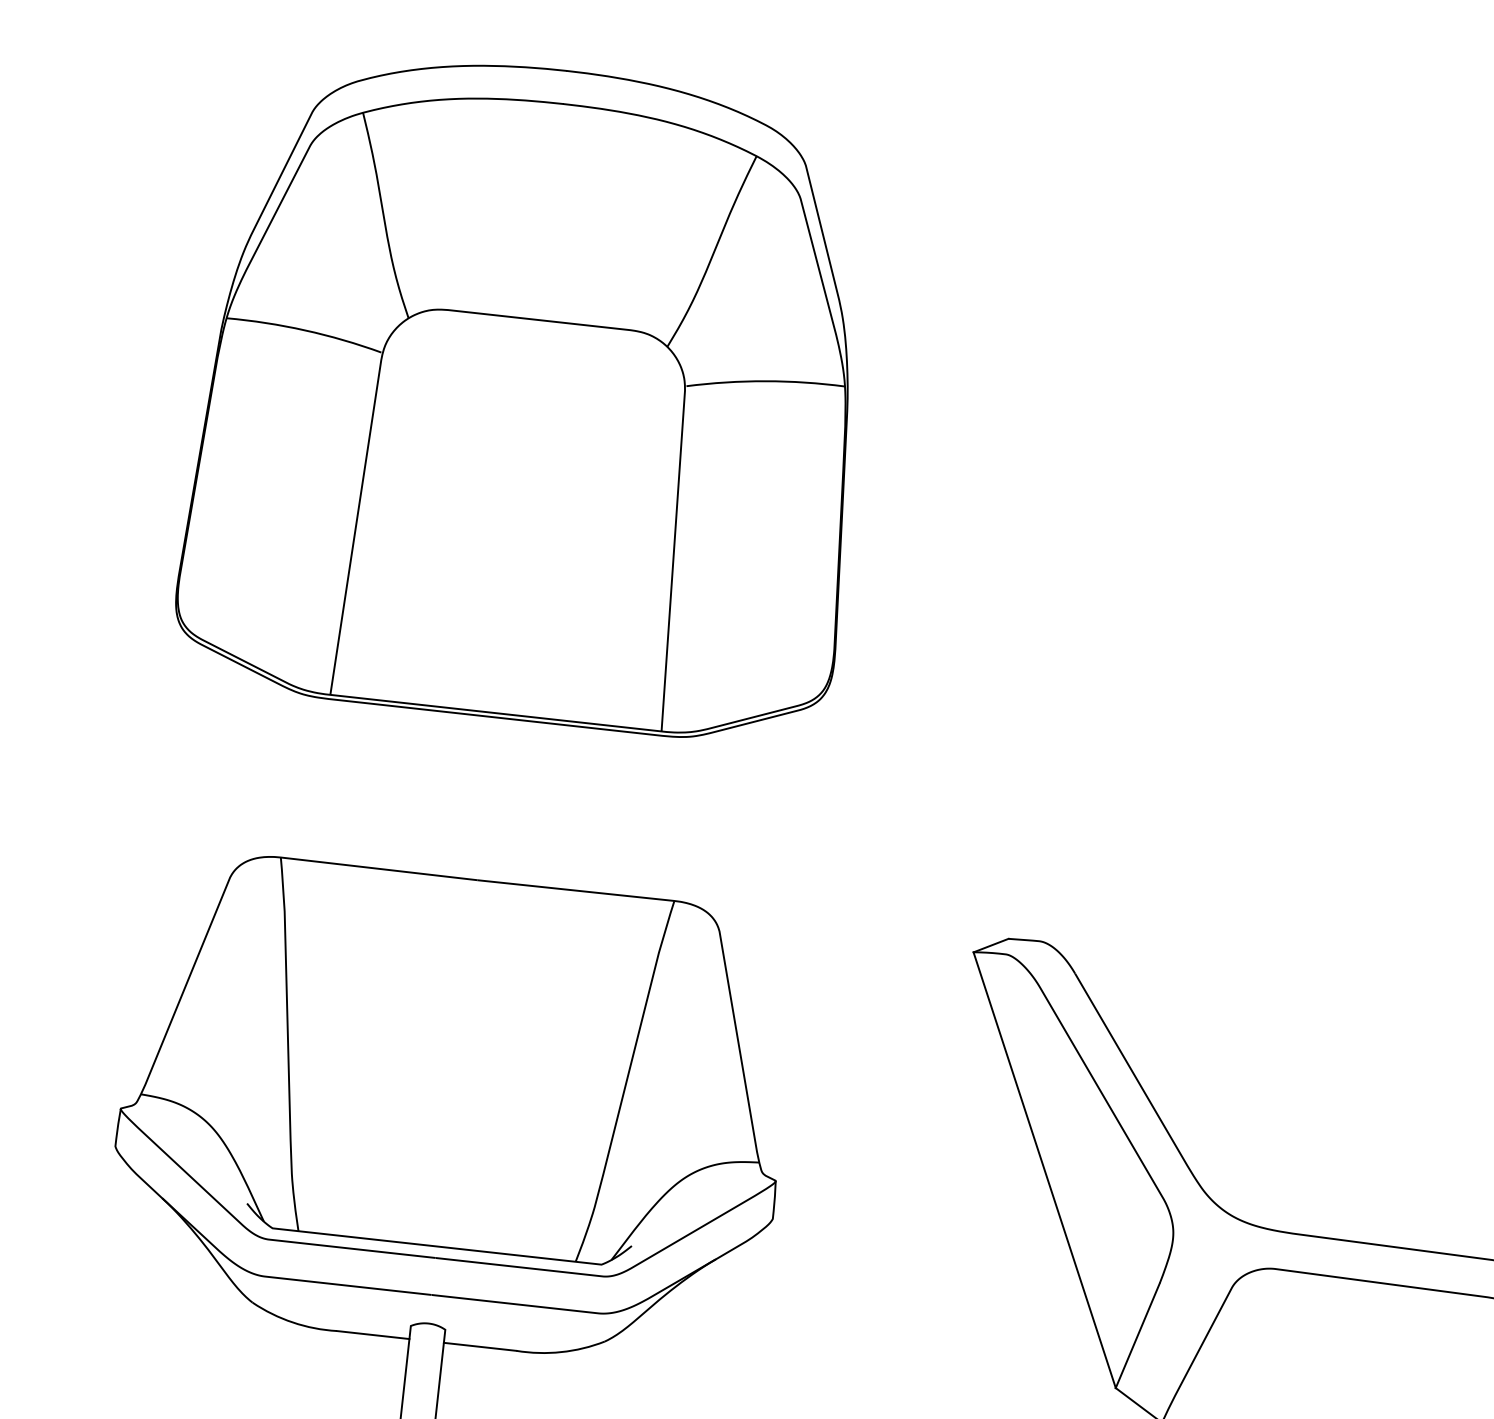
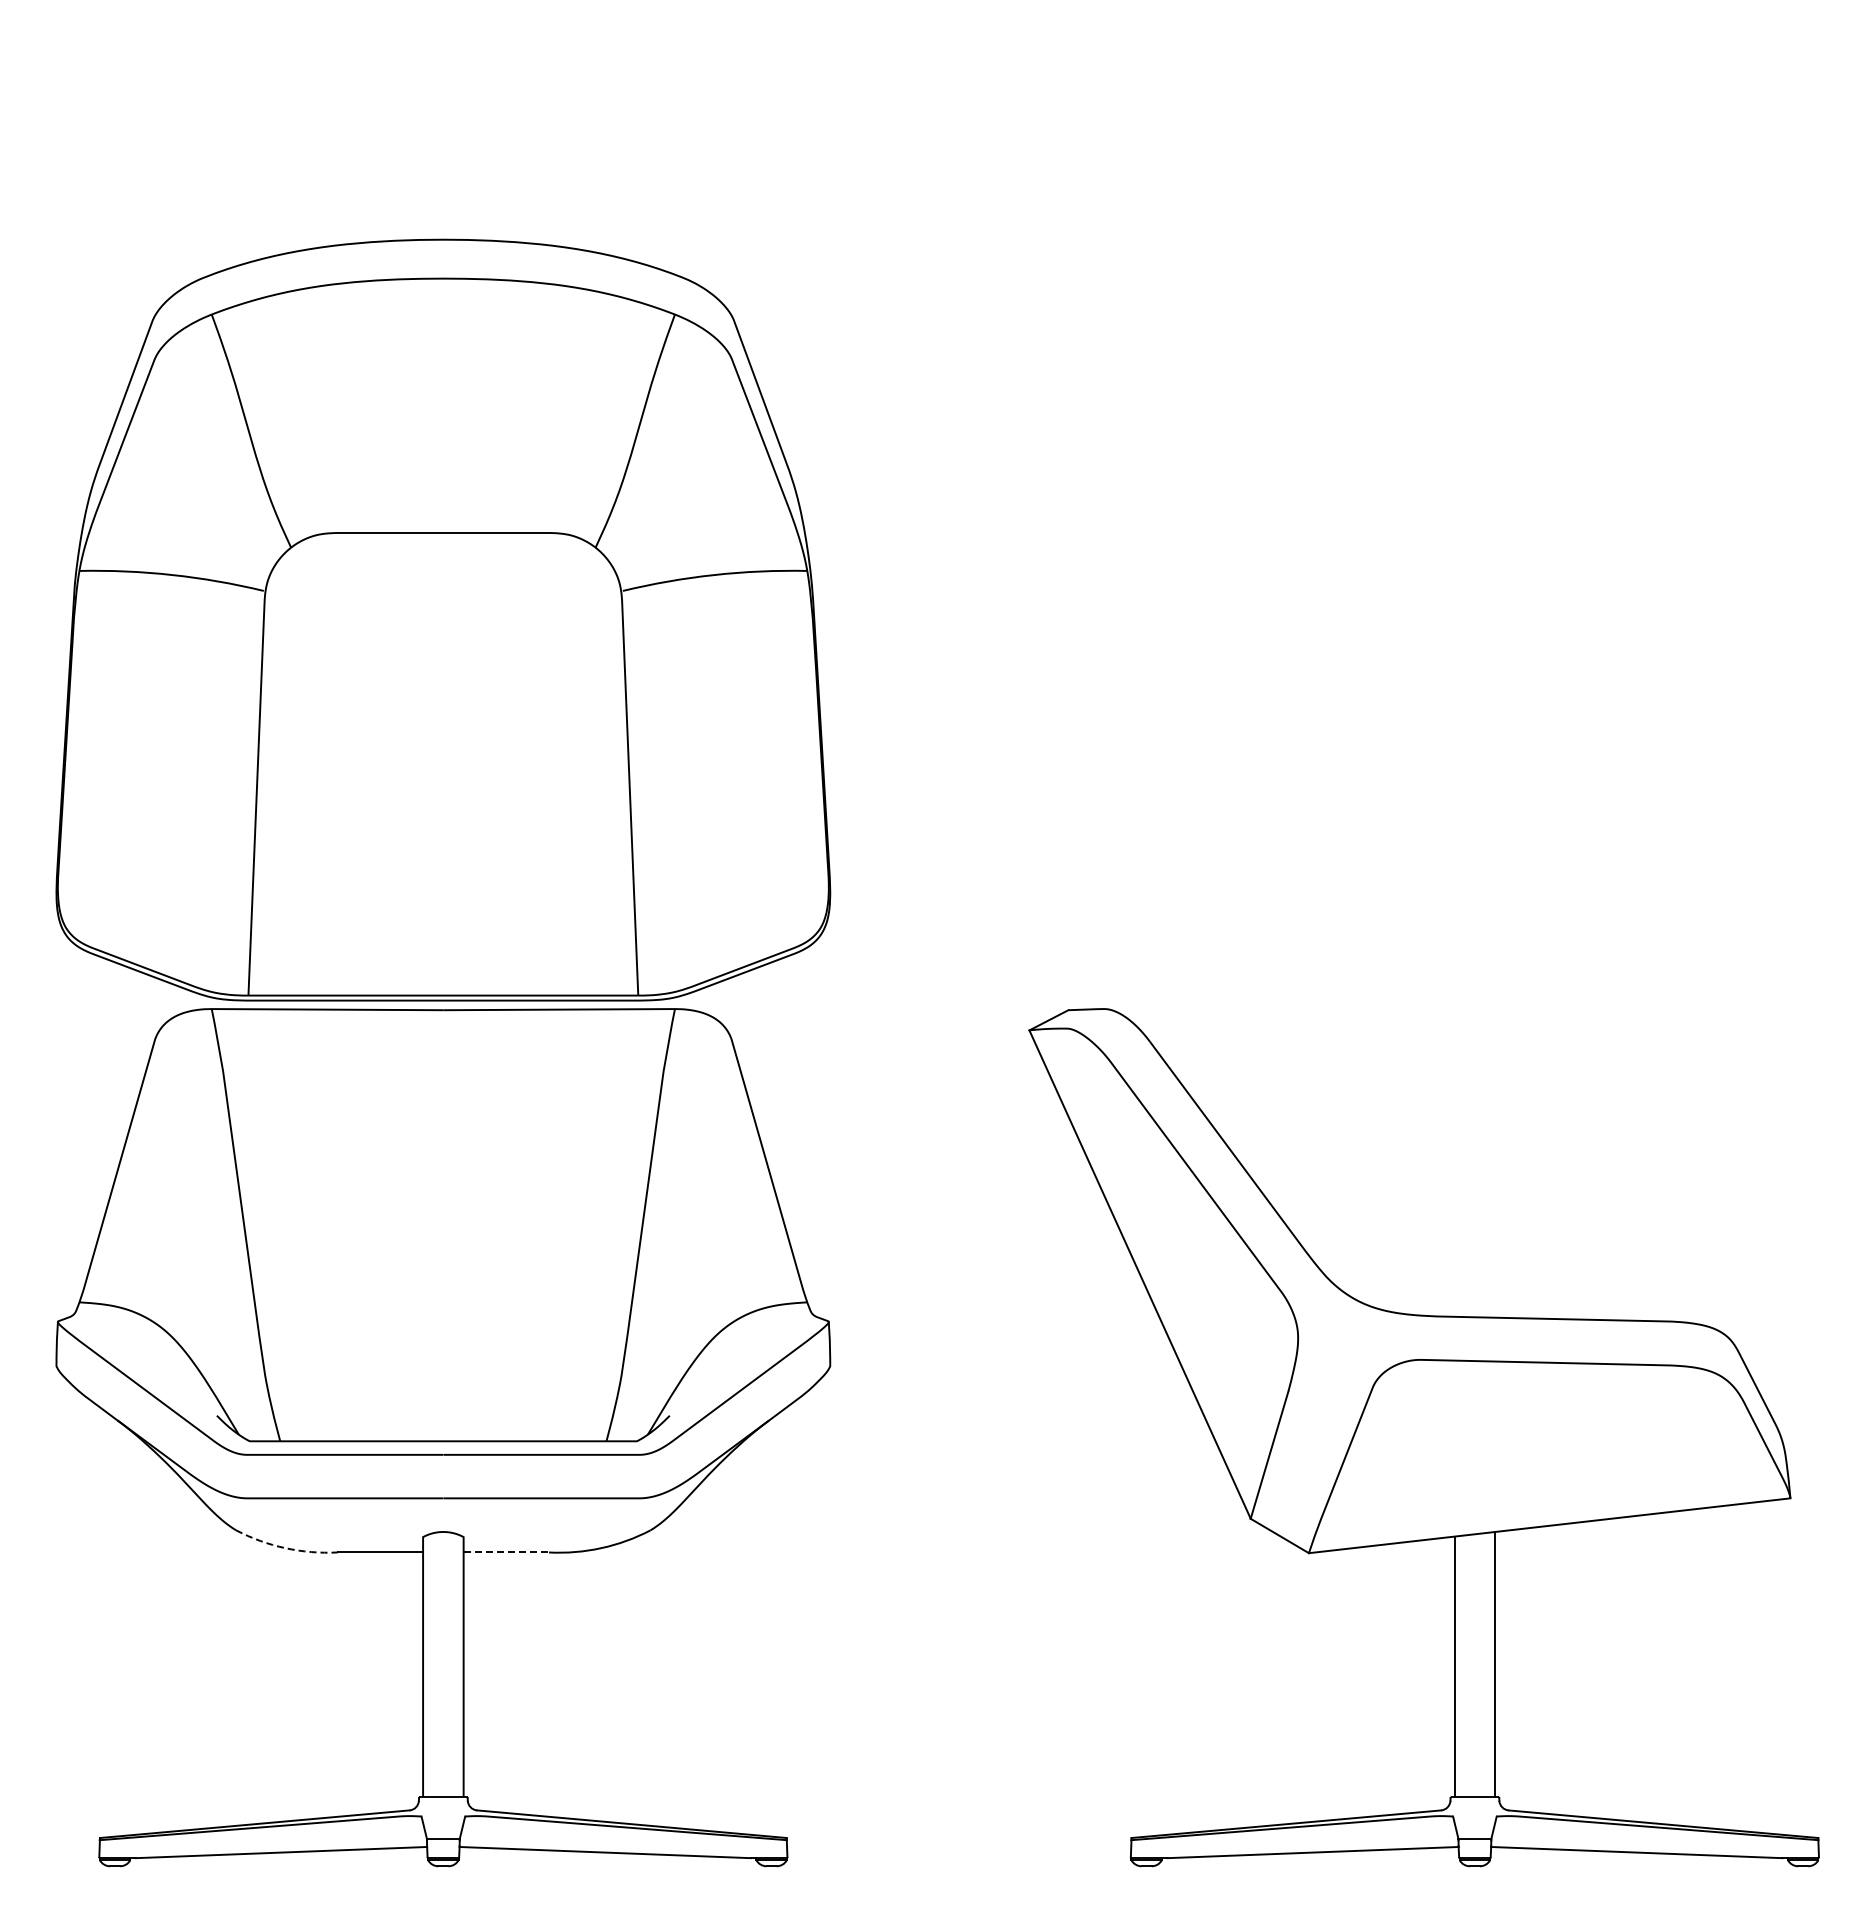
part: (531, 393) -> (443, 619), moved
arc: (292, 1322) -> (285, 1548), solid -> dashed
line: (480, 1346) -> (506, 1552), solid -> dashed

